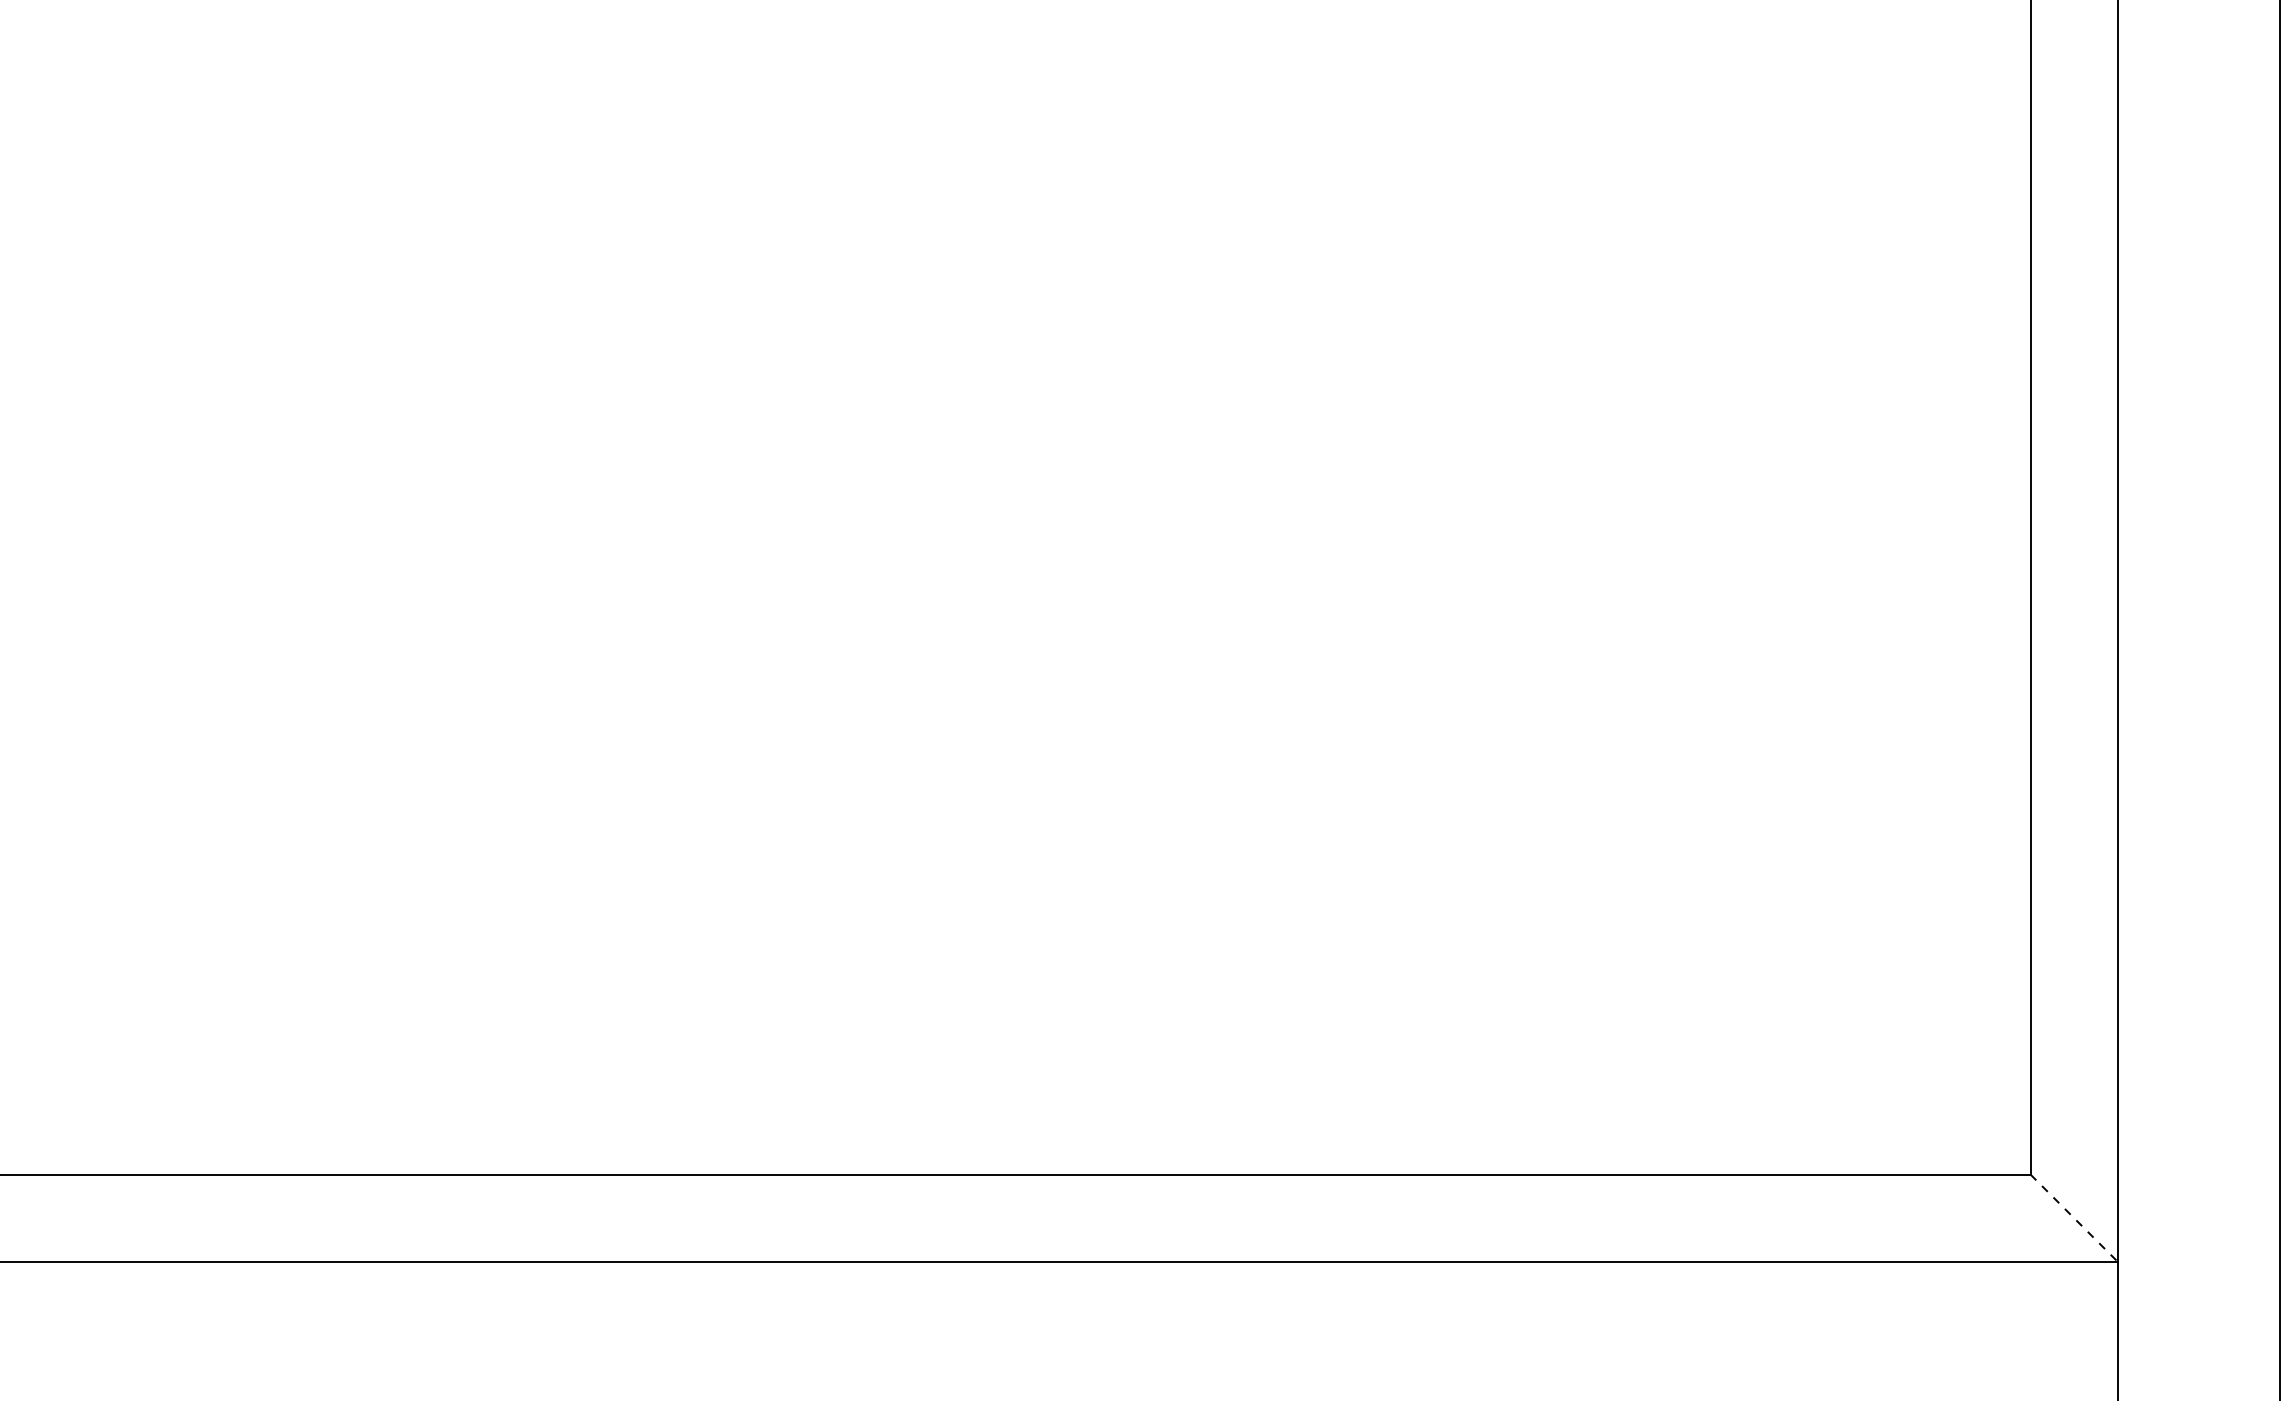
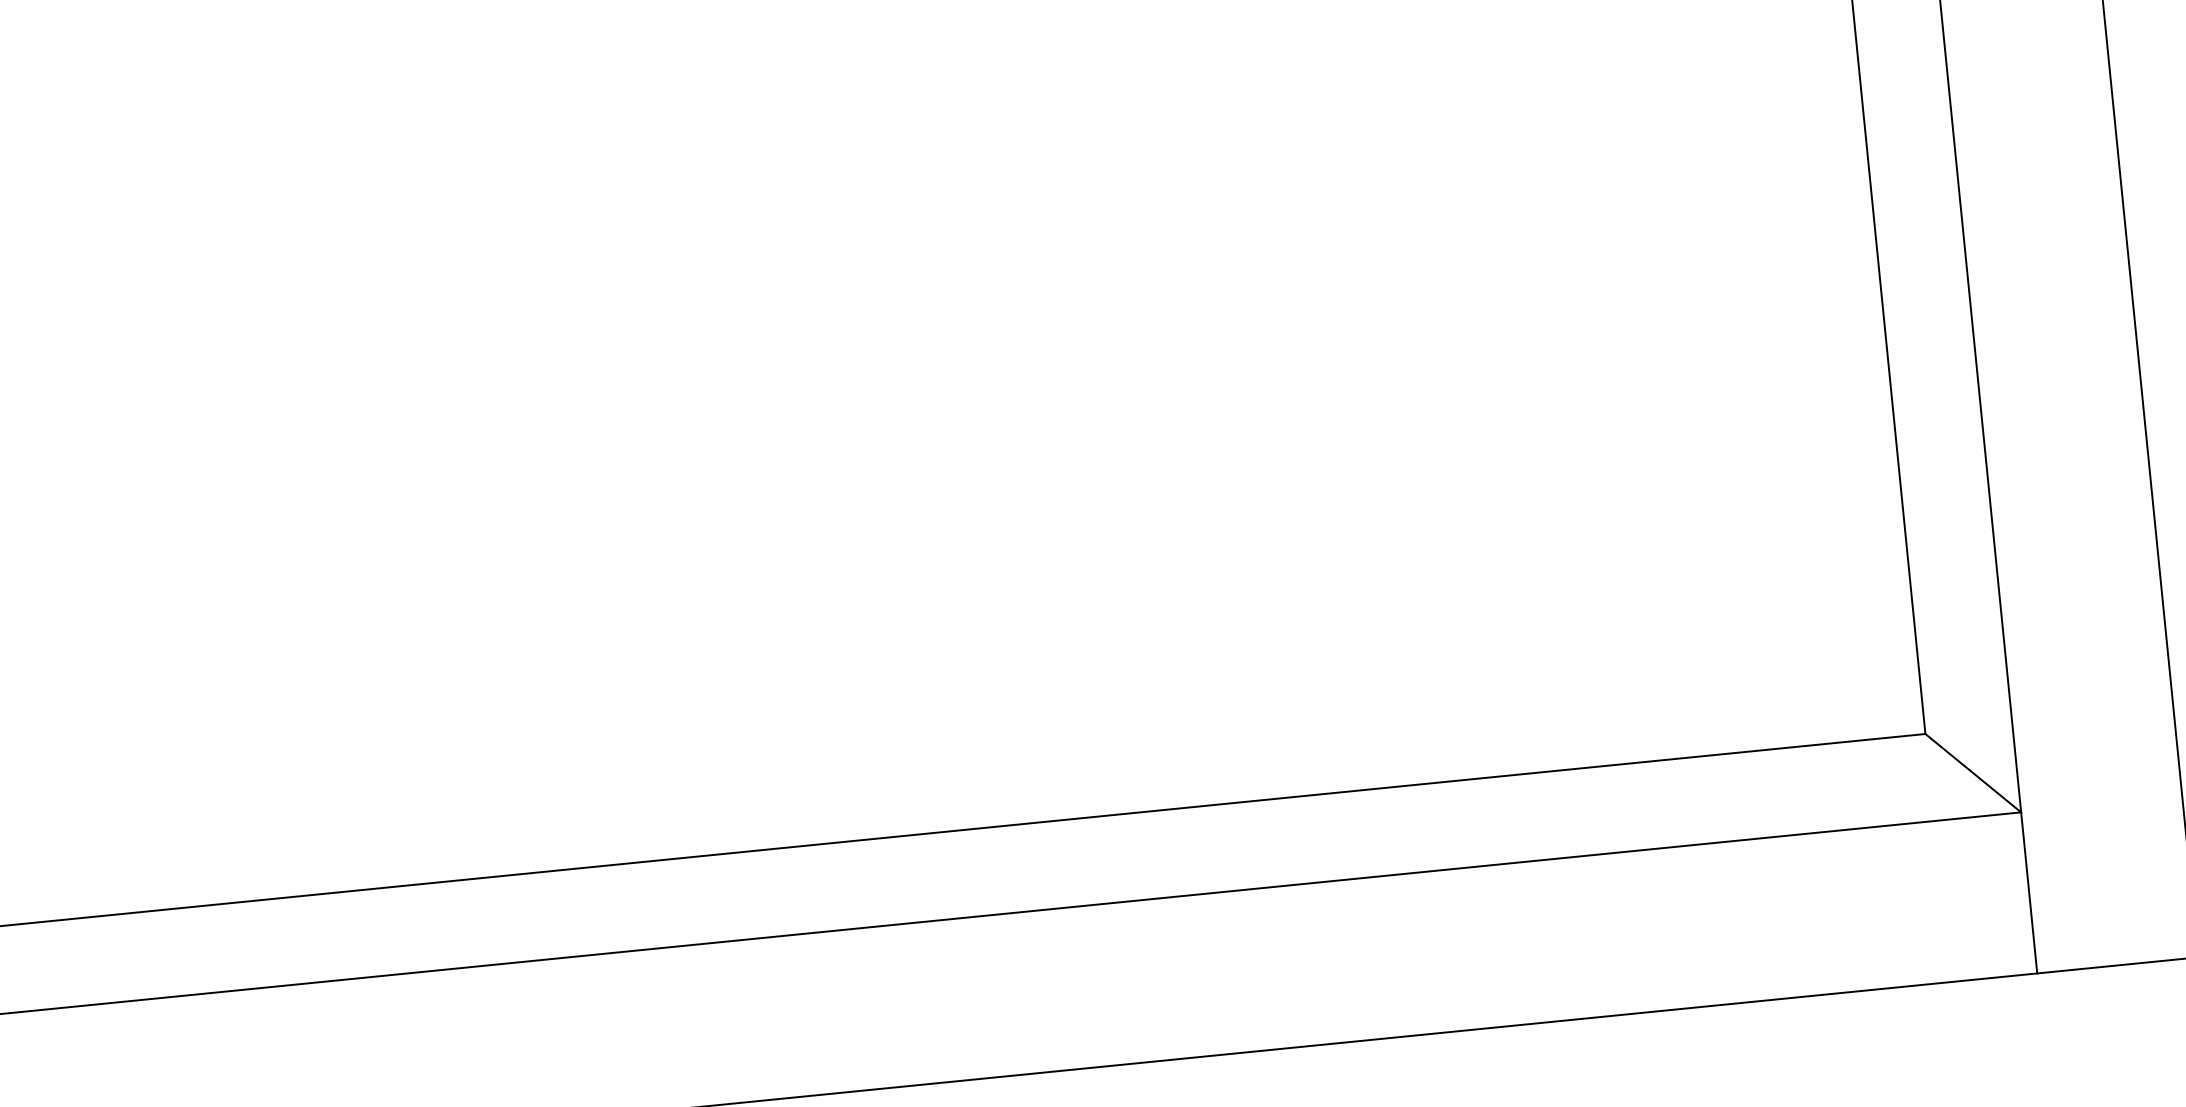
line: (2074, 1218) -> (1973, 773), dashed -> solid

